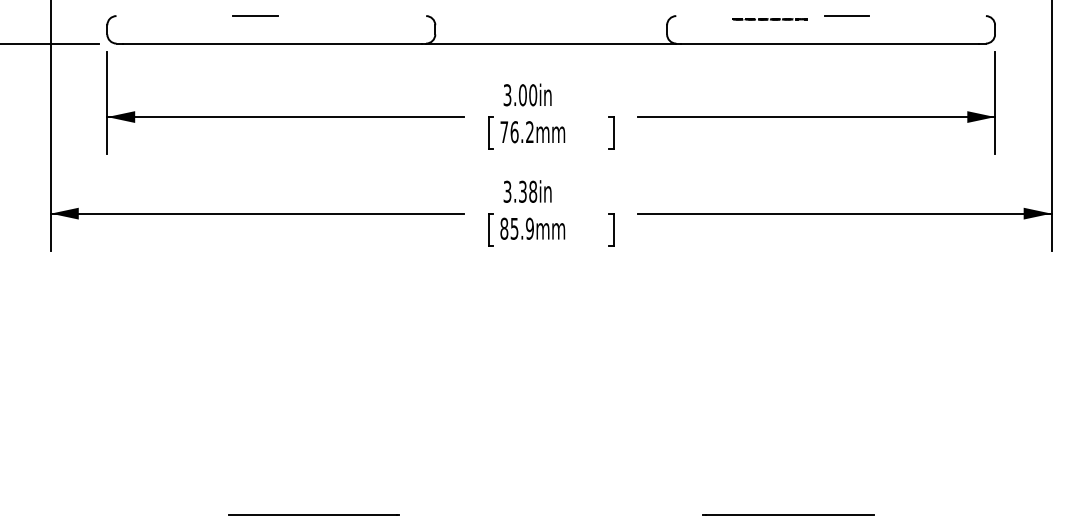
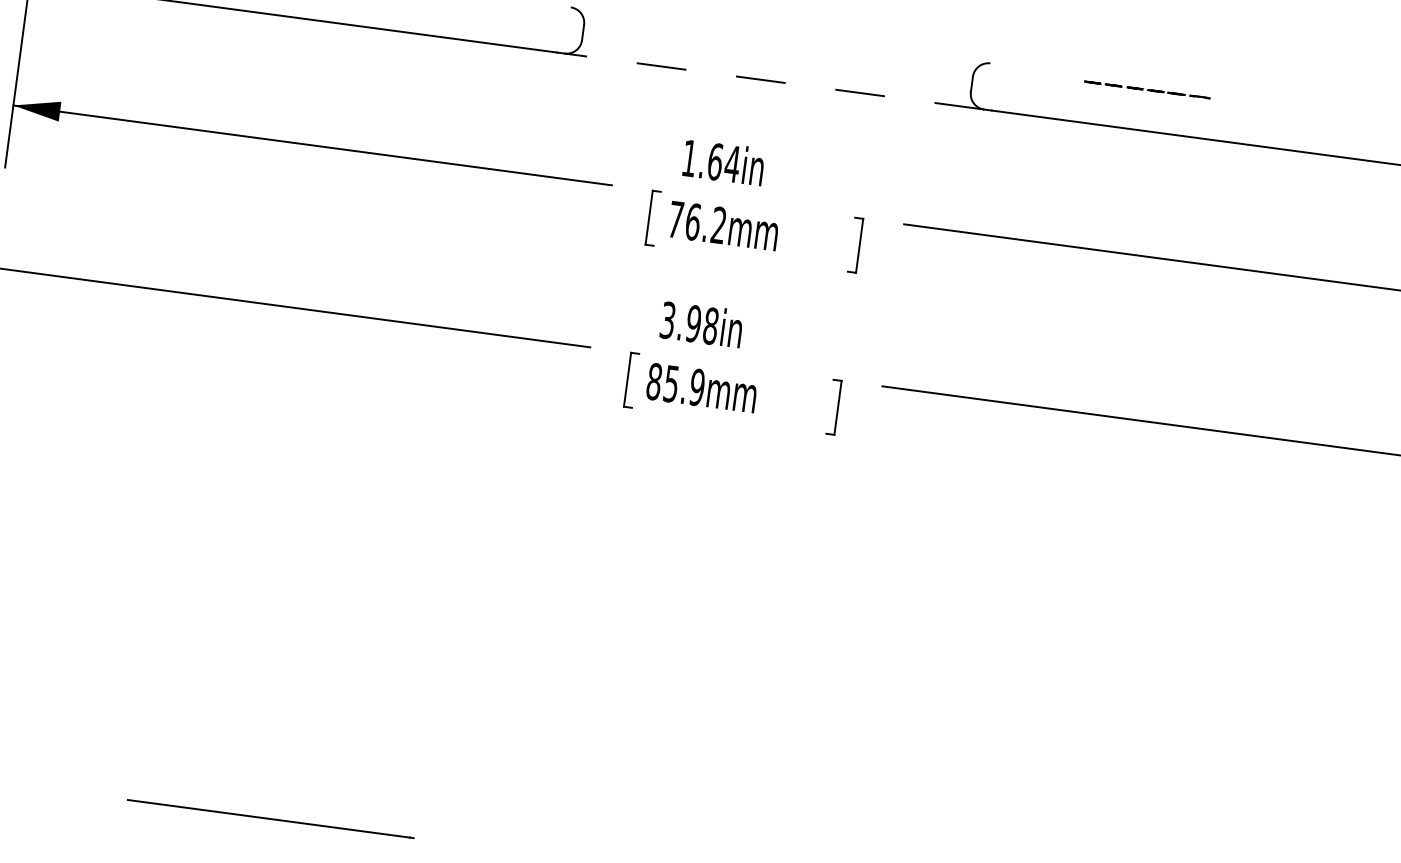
line: (846, 16) -> (1275, 102), removed
line: (550, 43) -> (773, 81), solid -> dashed
text: (520, 95) -> (711, 161), 3.00in -> 1.64in
text: (522, 191) -> (693, 323), 3.38in -> 3.98in

